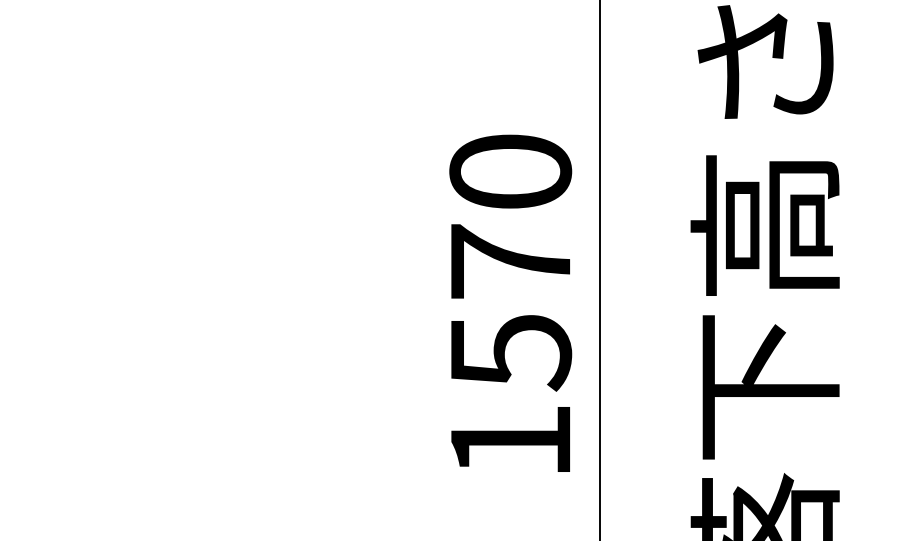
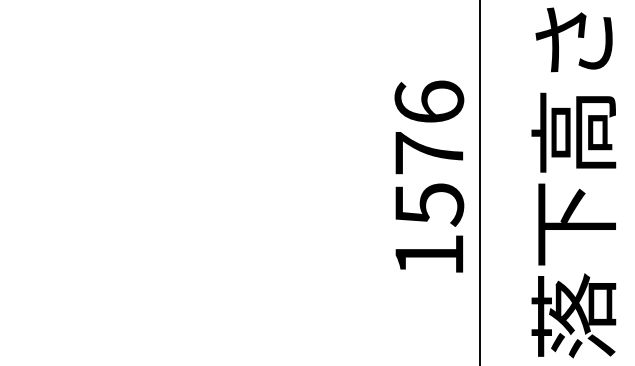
text: (510, 170) -> (429, 101), 1570 -> 1576

